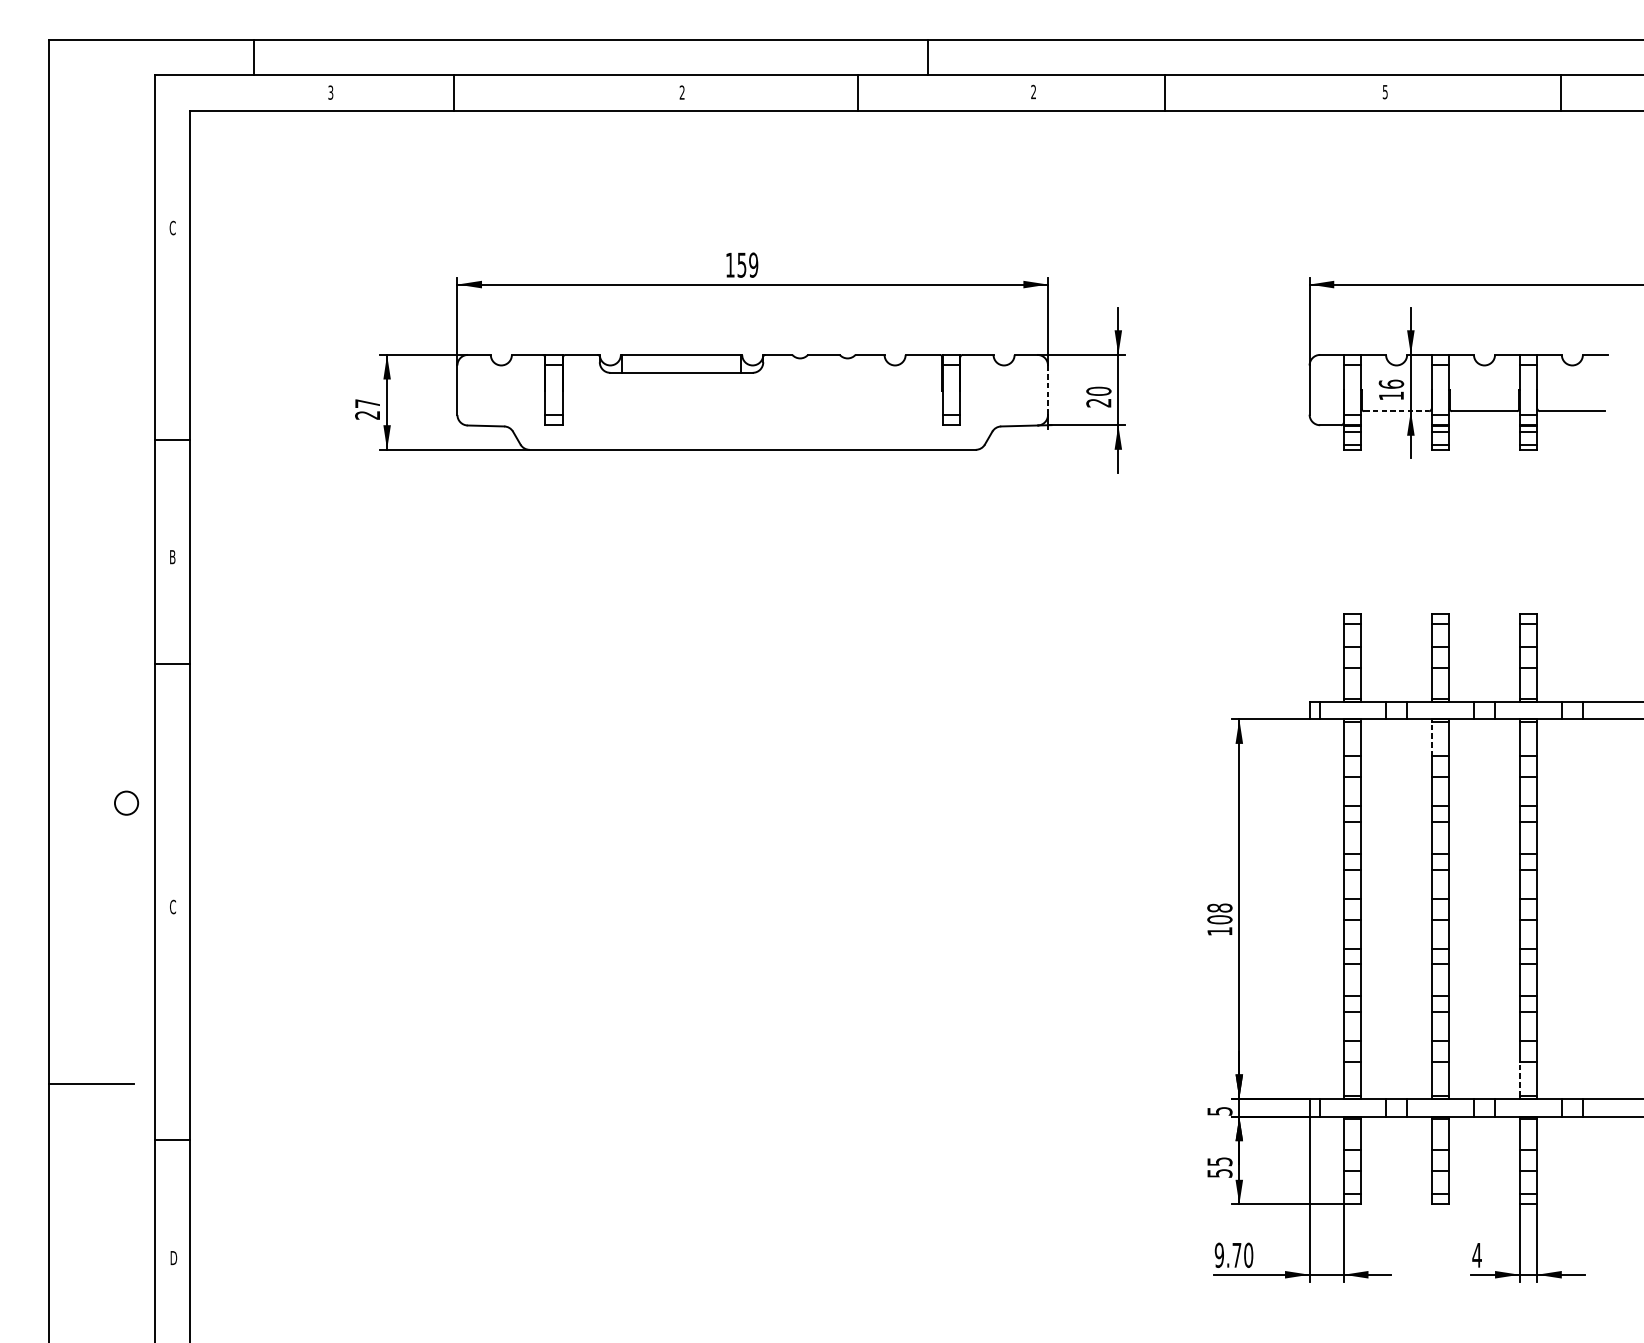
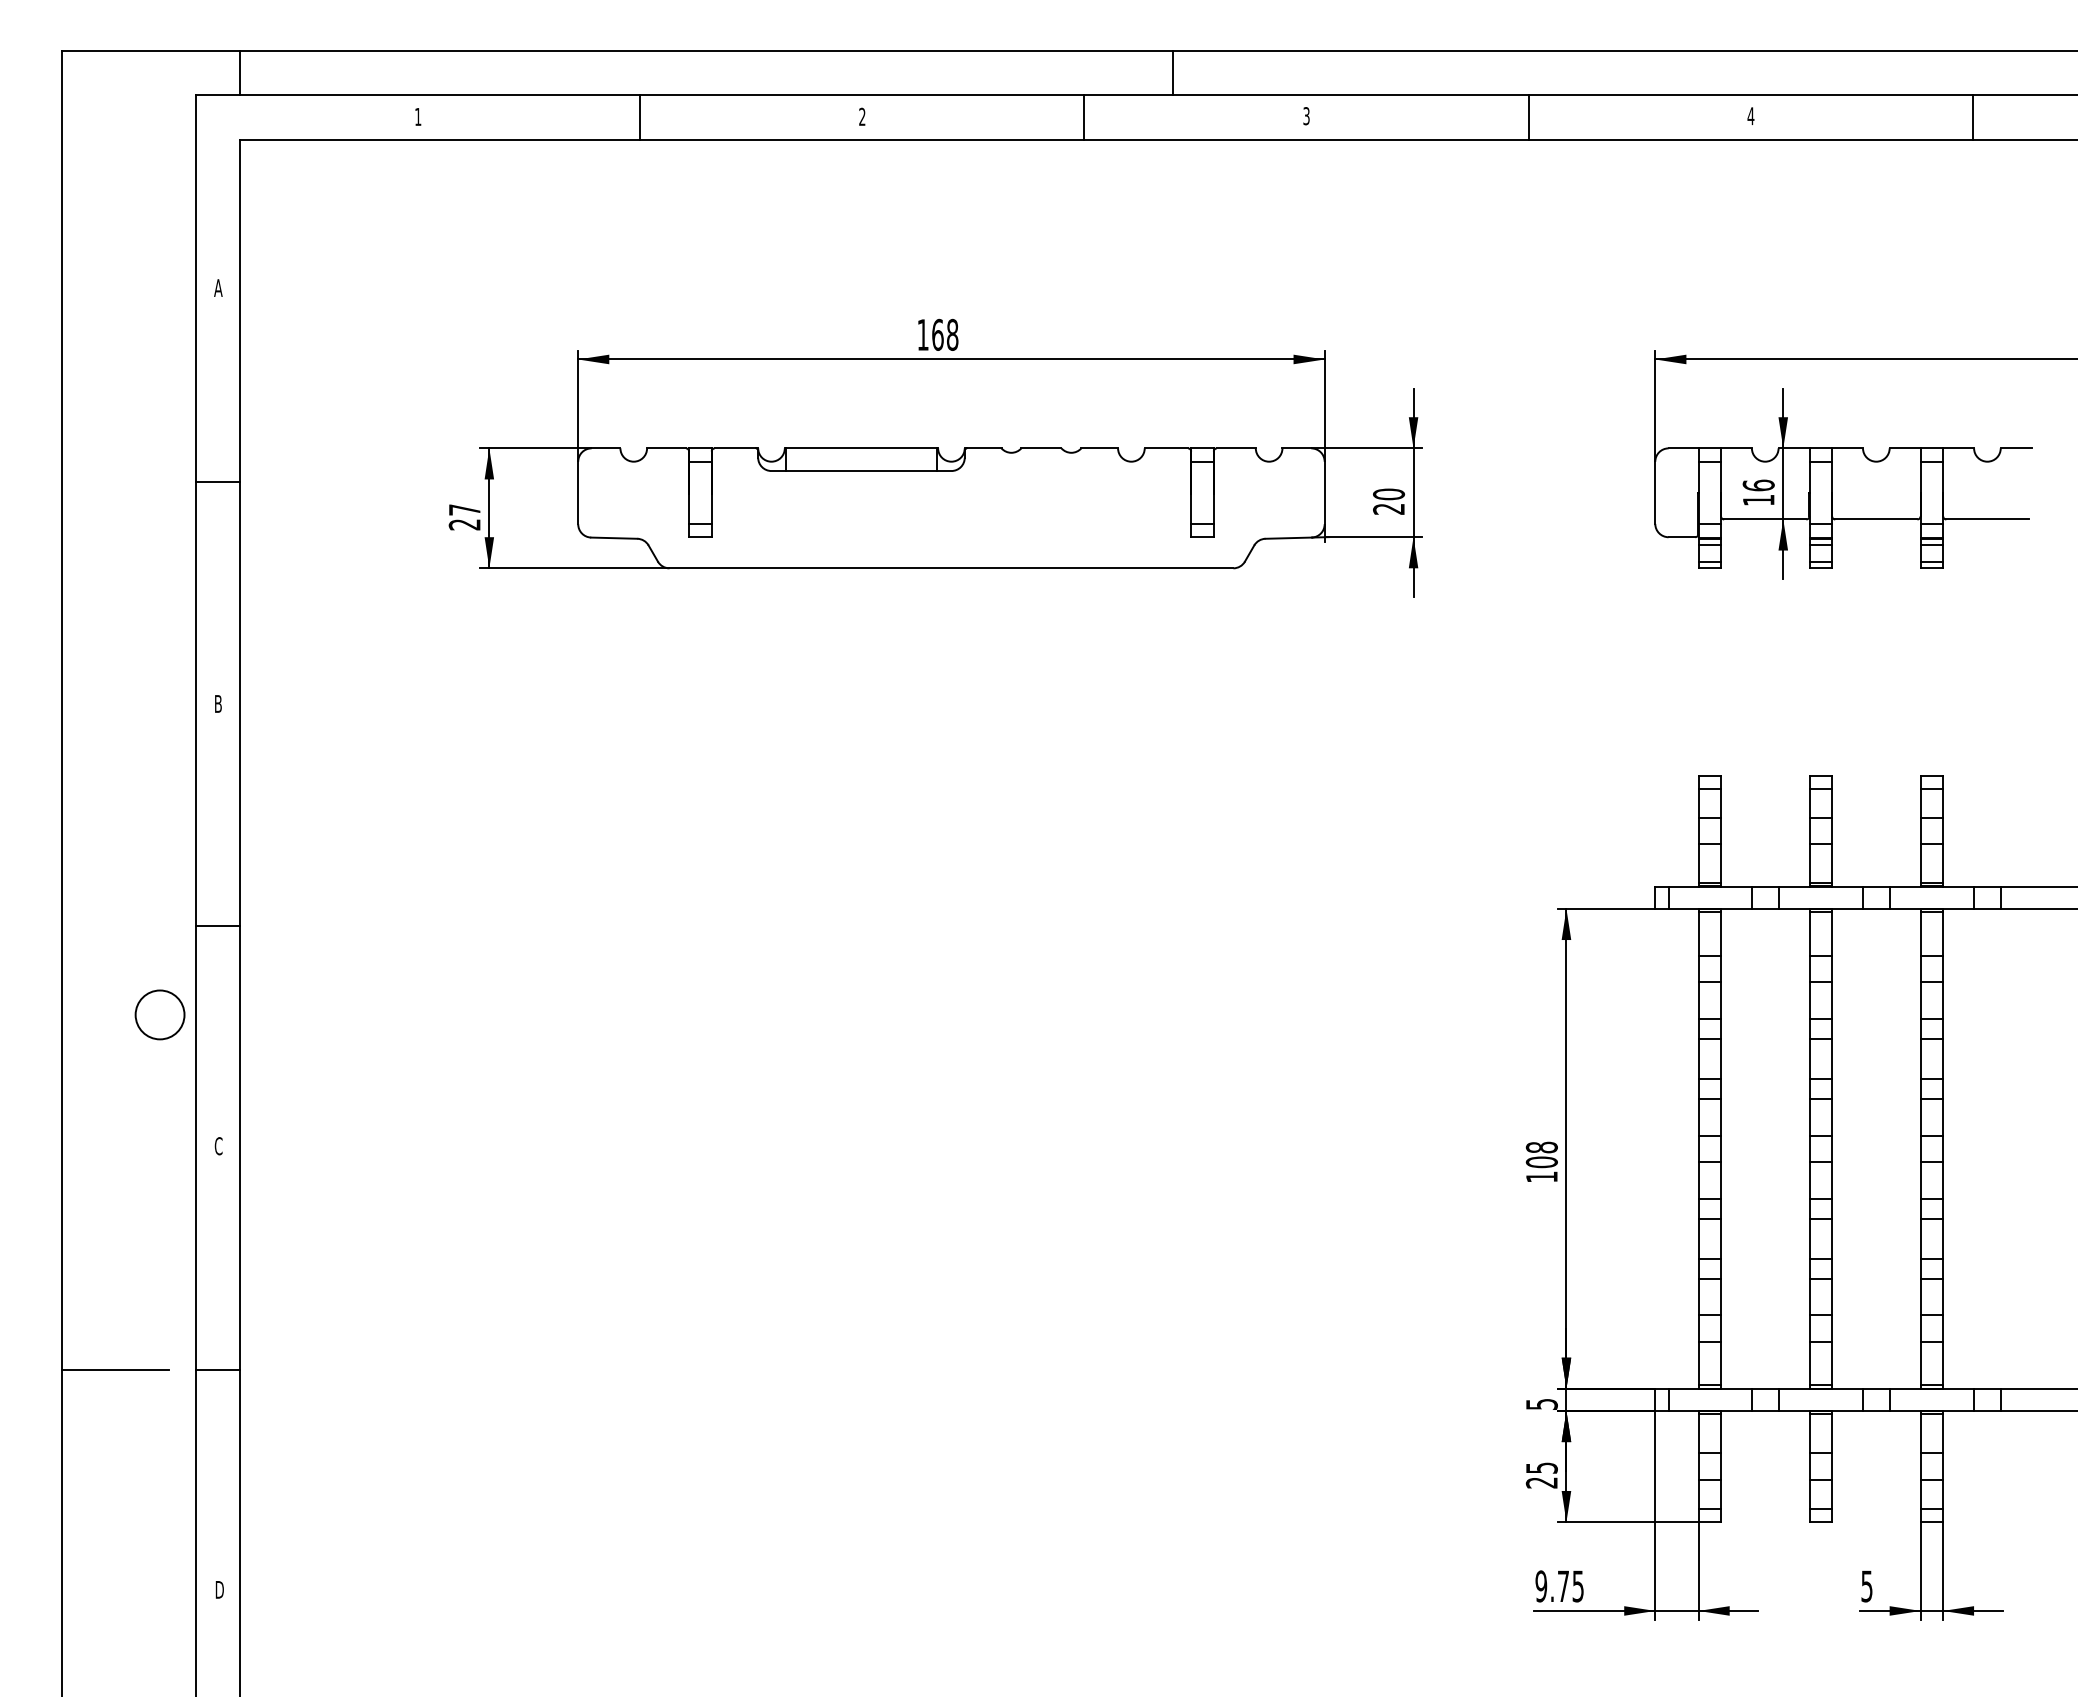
line: (254, 57) -> (240, 72), moved
text: (331, 92) -> (418, 116), 3 -> 1
text: (1033, 92) -> (1306, 116), 2 -> 3
text: (1384, 92) -> (1750, 116), 5 -> 4
line: (453, 93) -> (639, 117), moved
line: (1164, 93) -> (1528, 117), moved
text: (172, 227) -> (218, 287), C -> A
text: (748, 264) -> (945, 334), 159 -> 168
line: (1047, 390) -> (1324, 493), dashed -> solid
line: (1396, 411) -> (1765, 519), dashed -> solid
line: (172, 439) -> (217, 481), moved
line: (172, 664) -> (217, 926), moved
line: (1431, 738) -> (1809, 933), dashed -> solid
circle: (126, 802) -> (159, 1014), size x1.67
line: (1519, 1078) -> (1920, 1363), dashed -> solid
line: (172, 1139) -> (217, 1370), moved
text: (1219, 1173) -> (1541, 1482), 55 -> 25
text: (1248, 1255) -> (1578, 1586), 9.70 -> 9.75
text: (1476, 1255) -> (1866, 1586), 4 -> 5

